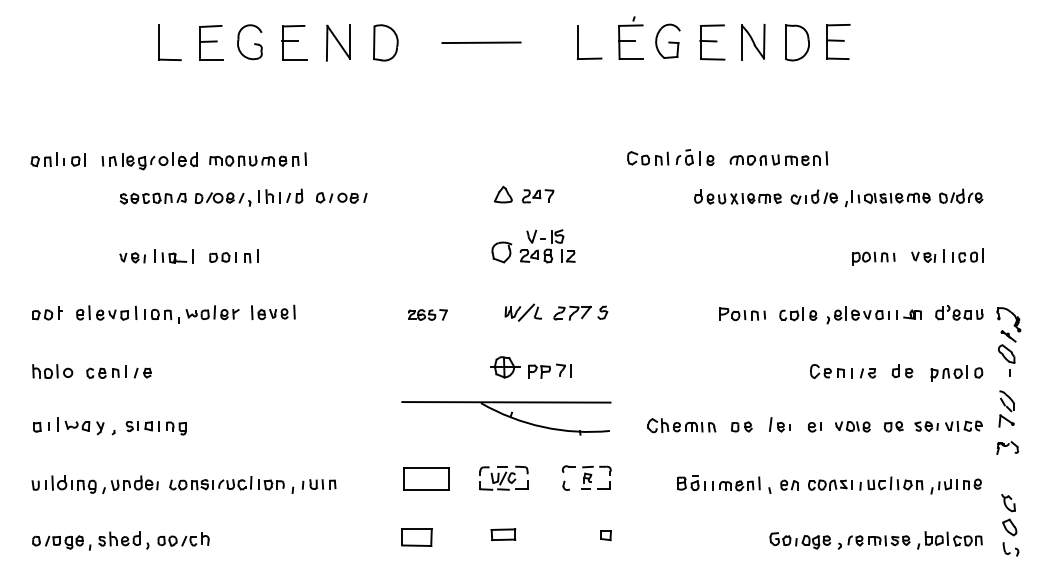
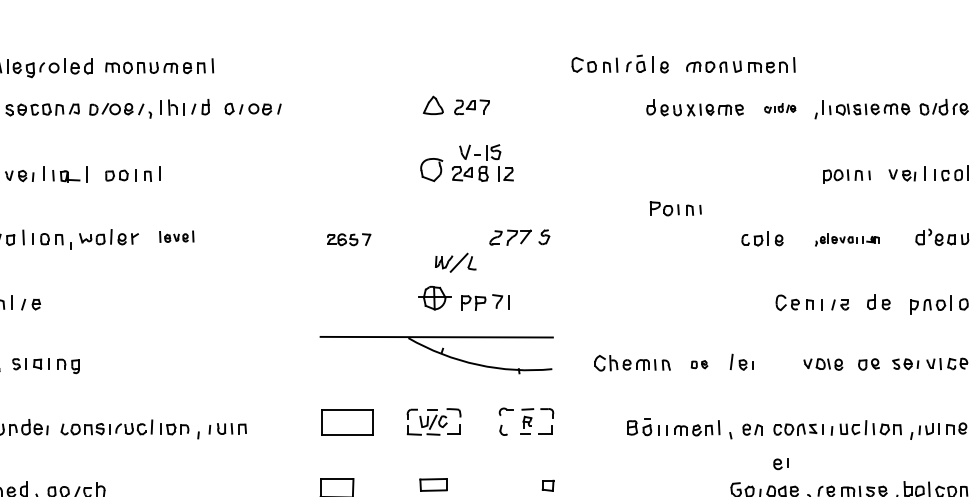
part: (813, 196) -> (779, 107), size x0.6
part: (273, 311) -> (176, 235), size x0.7
part: (522, 312) -> (454, 262), moved
part: (742, 314) -> (675, 209), moved
part: (873, 315) -> (846, 240), size x0.6
part: (741, 426) -> (699, 364), size x0.7
part: (814, 427) -> (780, 464), moved

